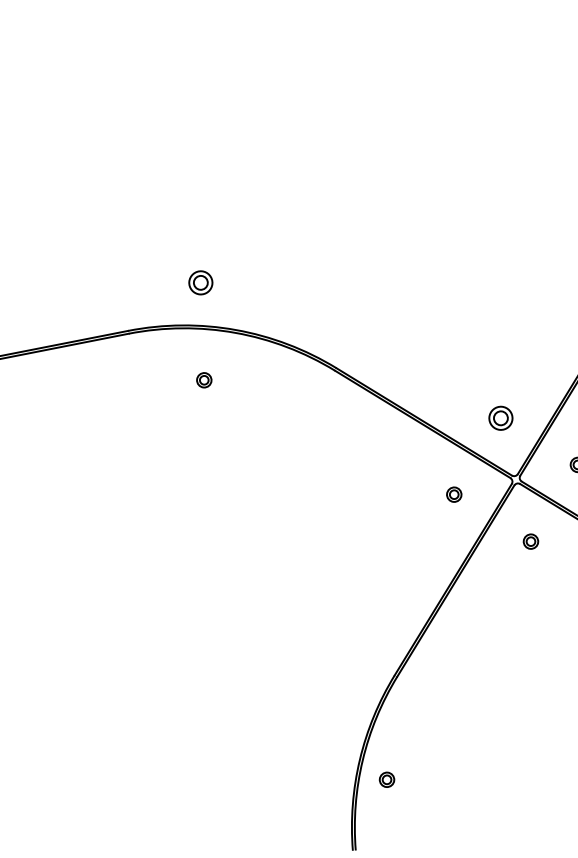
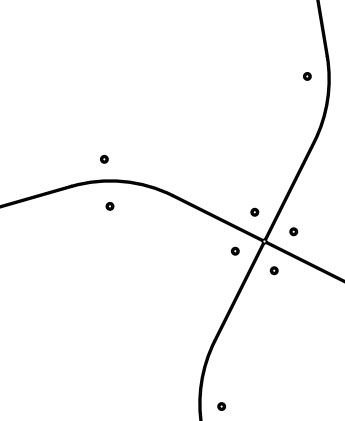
part: (201, 280) -> (104, 158), size x0.62
part: (500, 416) -> (254, 211), size x0.62
part: (386, 779) -> (221, 406), moved

